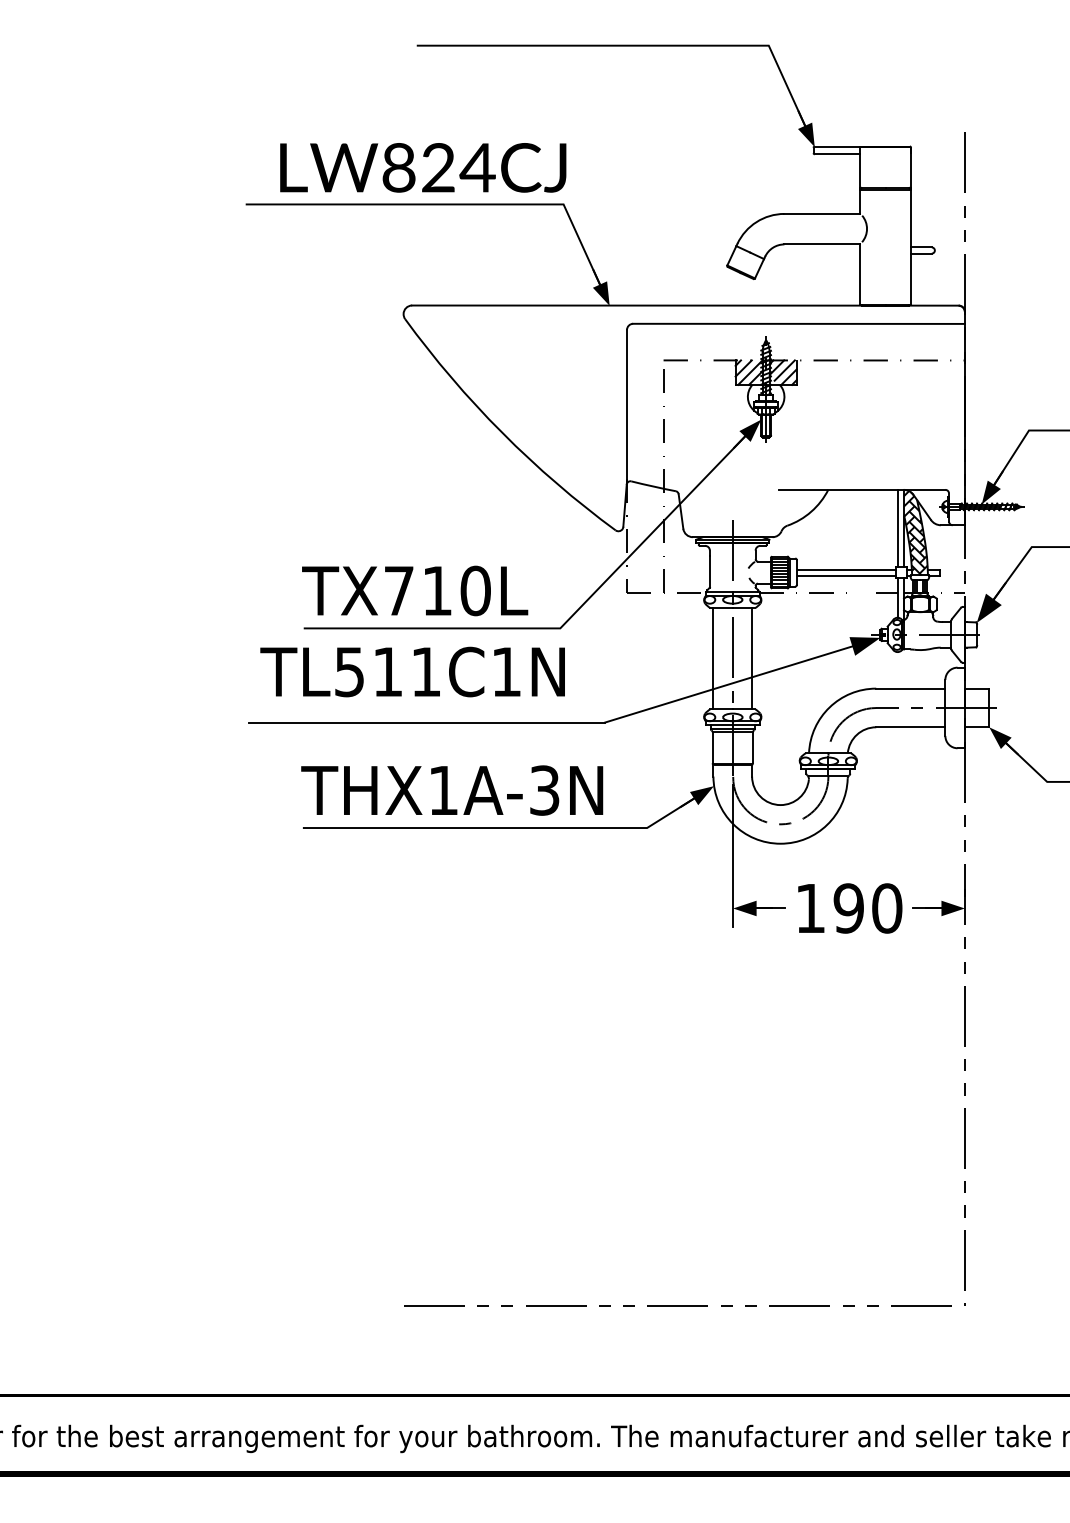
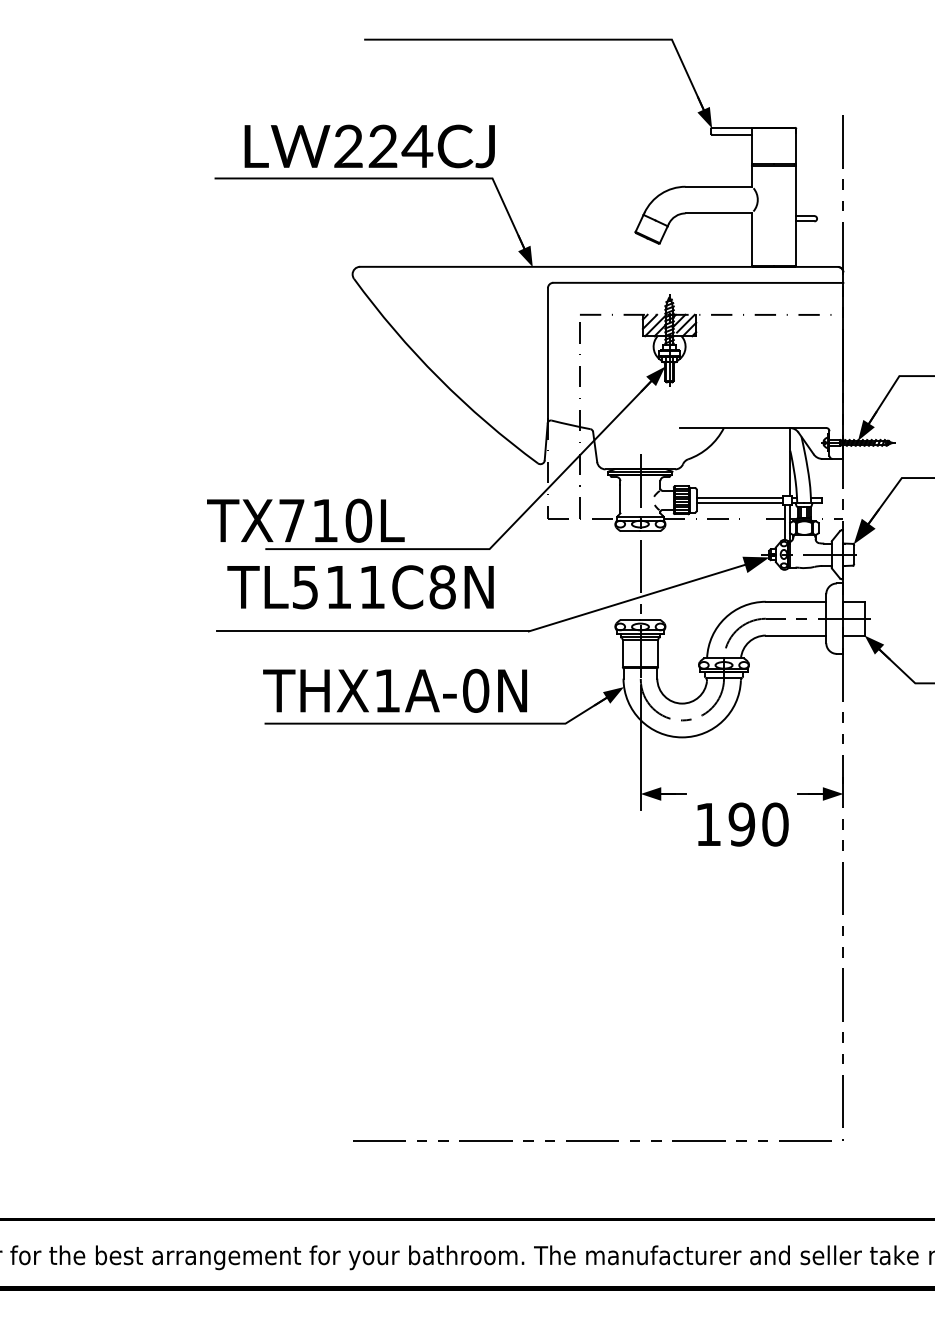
text: (398, 167) -> (348, 146), LW824CJ -> LW224CJ
line: (898, 528) -> (785, 461), removed
hatch: (915, 533) -> (800, 466), removed
text: (415, 590) -> (306, 520), moved
line: (713, 658) -> (623, 575), removed
line: (752, 658) -> (657, 575), removed
text: (506, 671) -> (442, 586), TL511C1N -> TL511C8N
text: (544, 790) -> (475, 690), THX1A-3N -> THX1A-0N
text: (850, 908) -> (743, 824), moved

